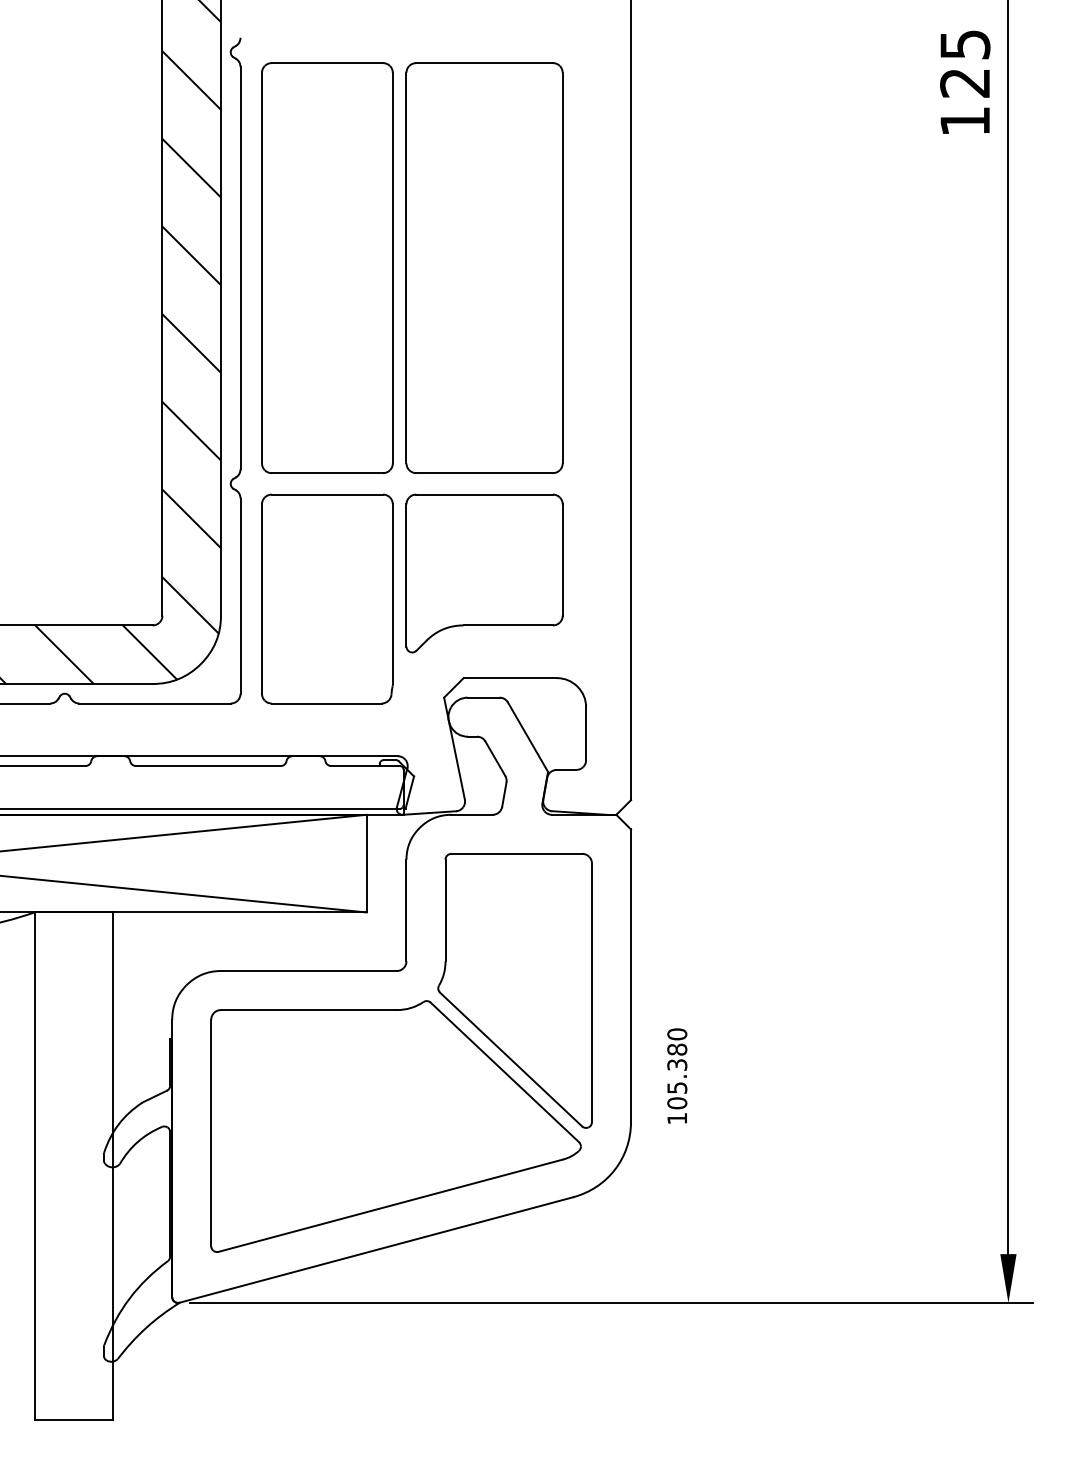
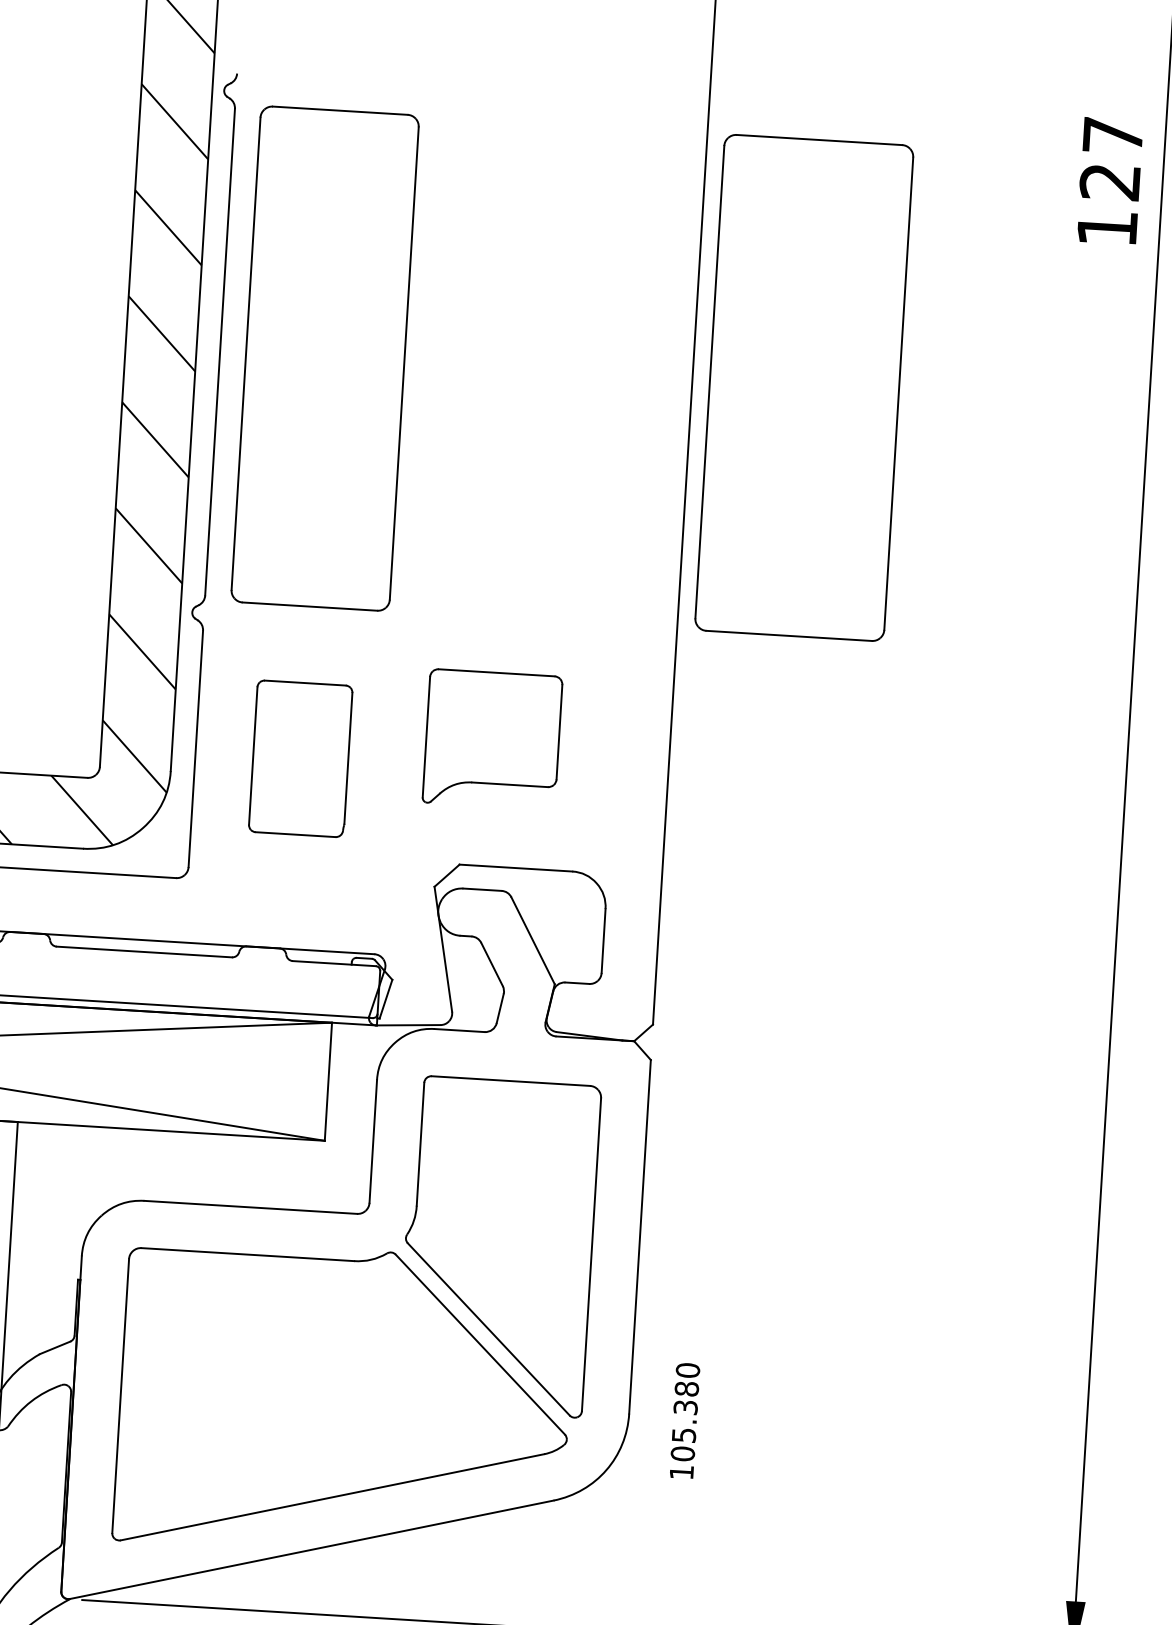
text: (965, 44) -> (1113, 135), 125 -> 127
part: (484, 267) -> (804, 387), moved
part: (484, 573) -> (492, 739), size x0.7
part: (327, 598) -> (300, 758), size x0.6
text: (677, 1075) -> (685, 1420), moved

